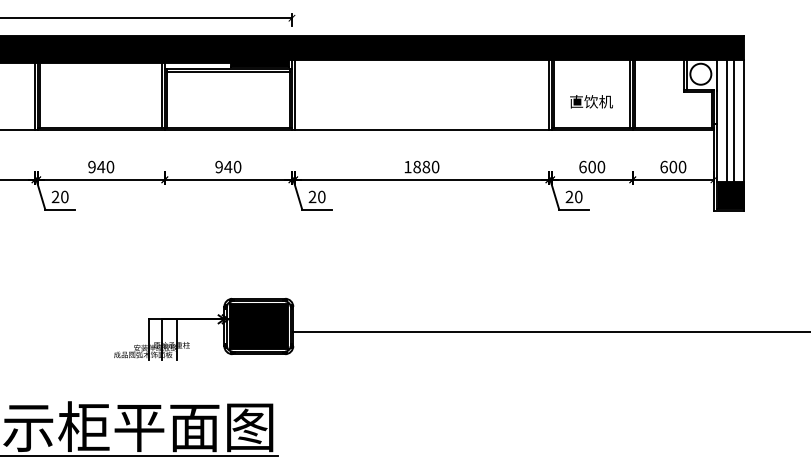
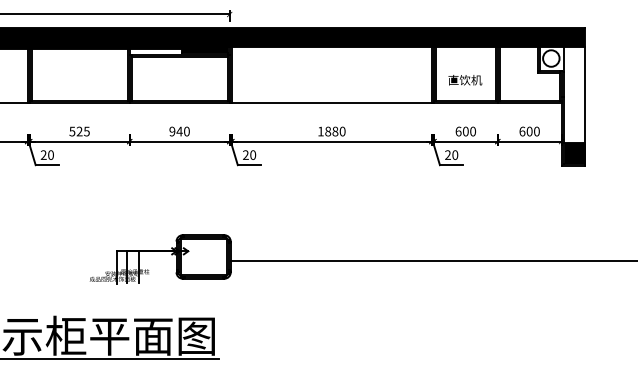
line: (726, 120) -> (571, 94), removed
line: (733, 120) -> (577, 94), removed
text: (101, 166) -> (79, 131), 940 -> 525
fill: (258, 326) -> (203, 256), removed

